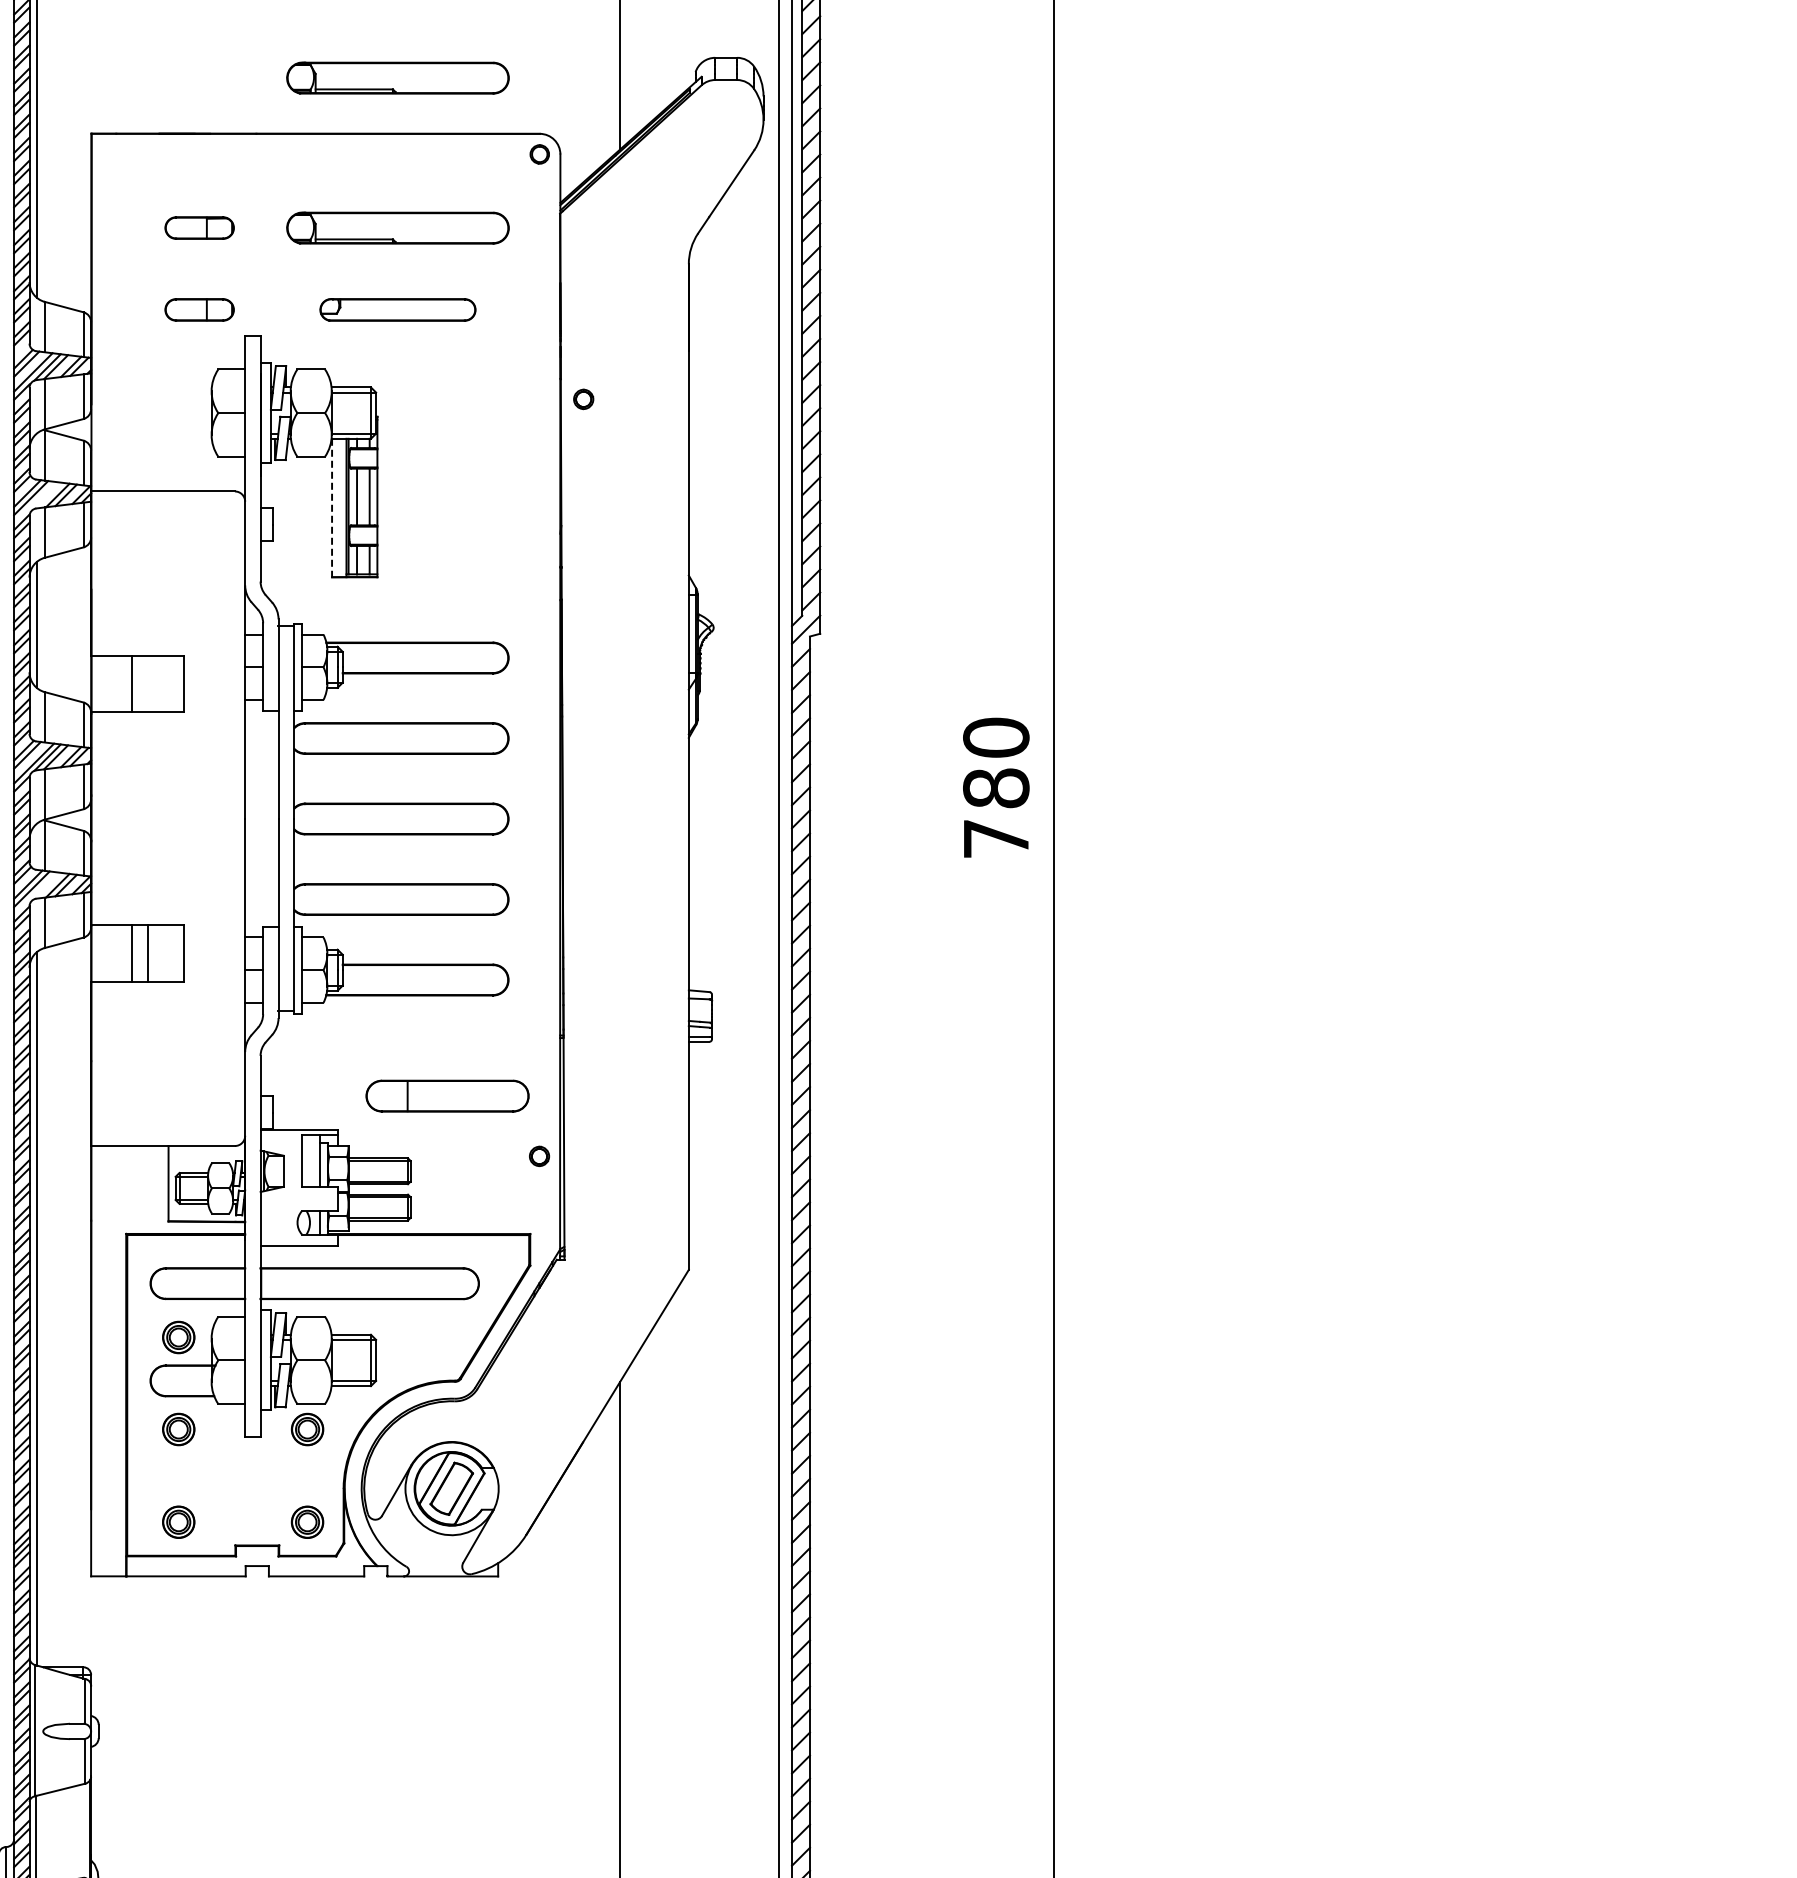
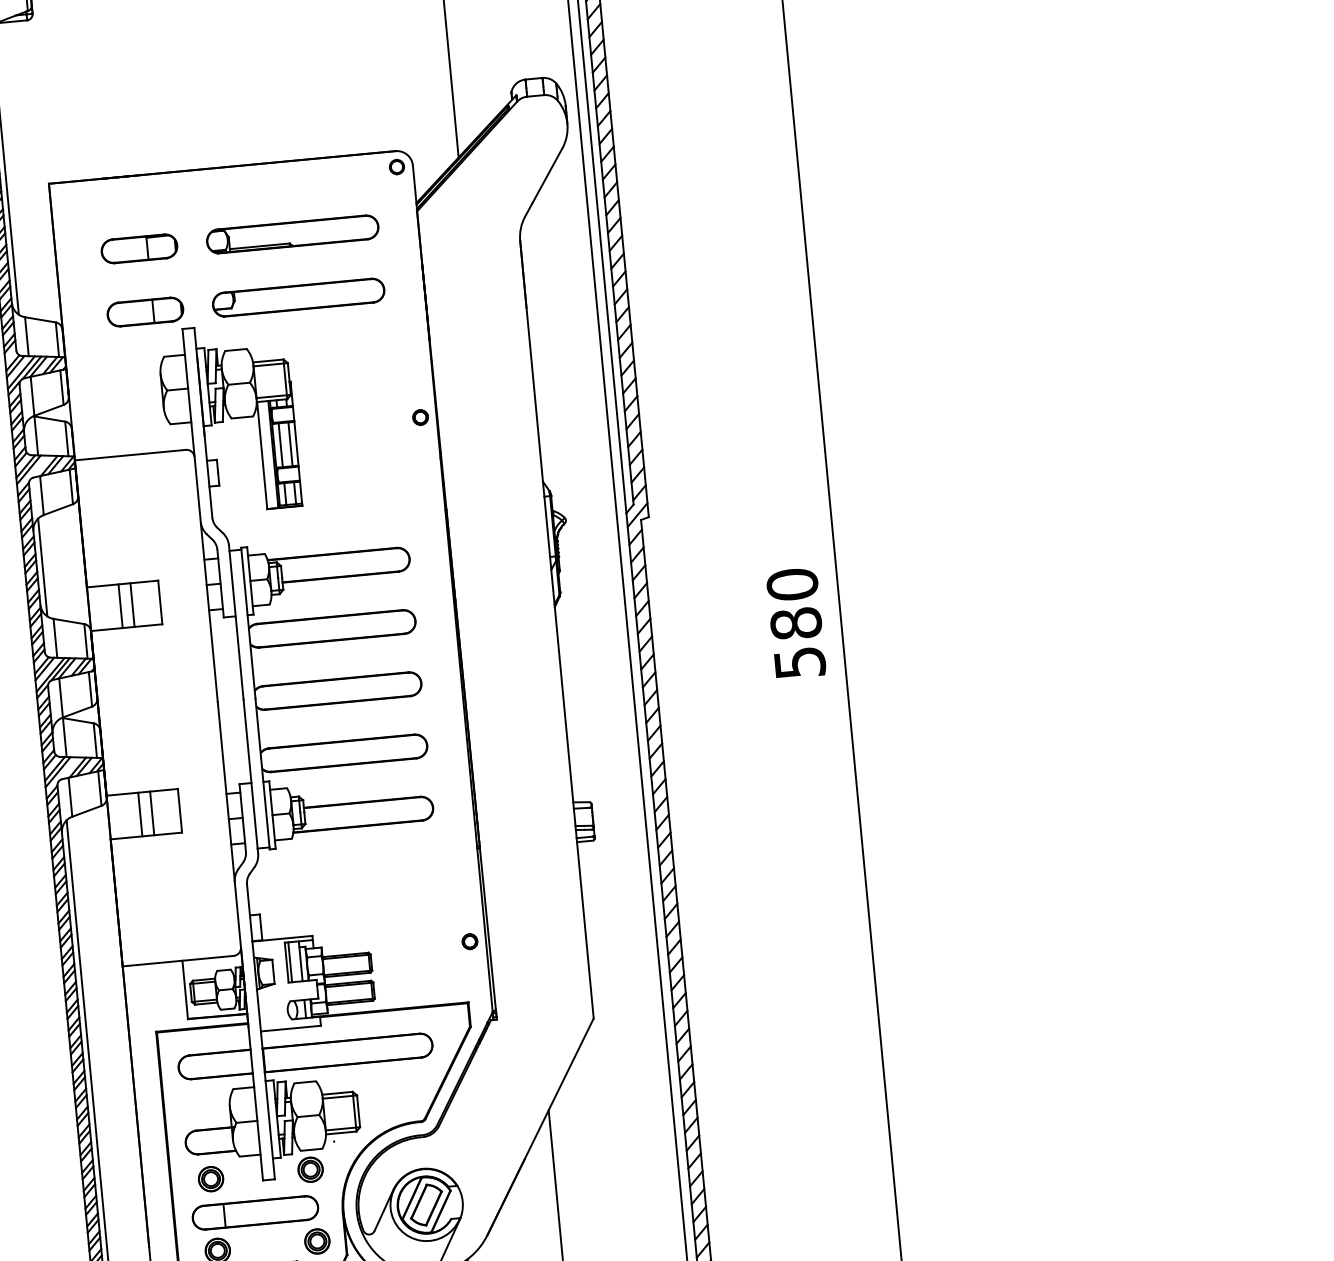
part: (397, 77) -> (281, 117), removed
part: (199, 227) -> (139, 248), size x1.43
part: (199, 309) -> (145, 311), size x1.43
part: (397, 309) -> (298, 297), size x1.43
part: (583, 399) -> (420, 417), moved
line: (332, 508) -> (262, 455), dashed -> solid
line: (147, 683) -> (132, 604), added
text: (996, 838) -> (800, 662), 780 -> 580
part: (447, 1095) -> (255, 1212), moved
line: (306, 1160) -> (290, 961), added
part: (178, 1337) -> (204, 1108), removed

